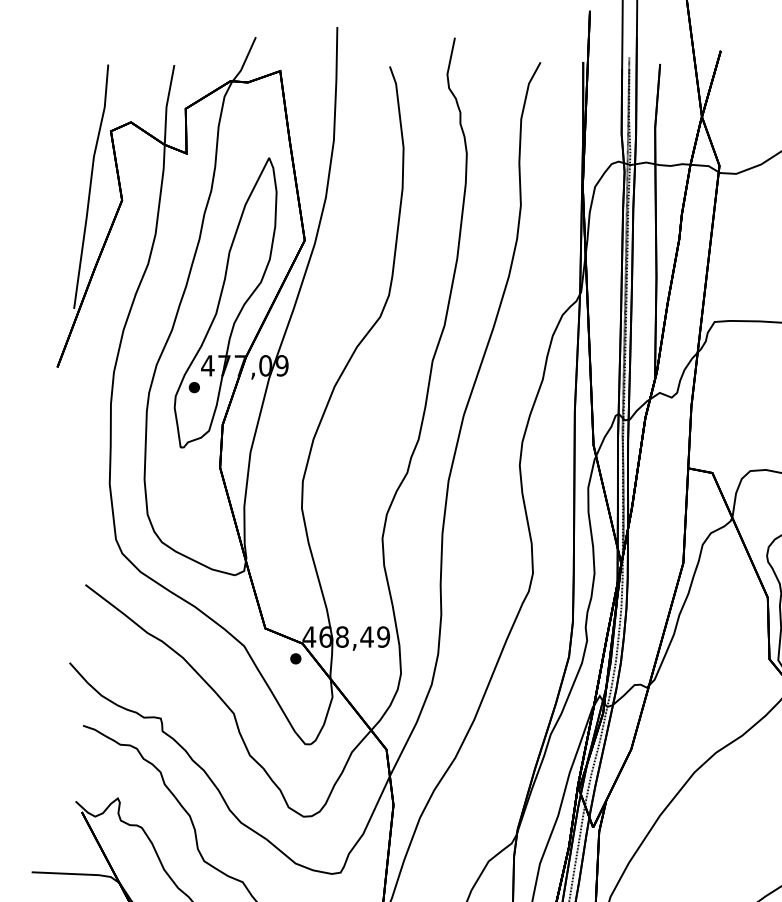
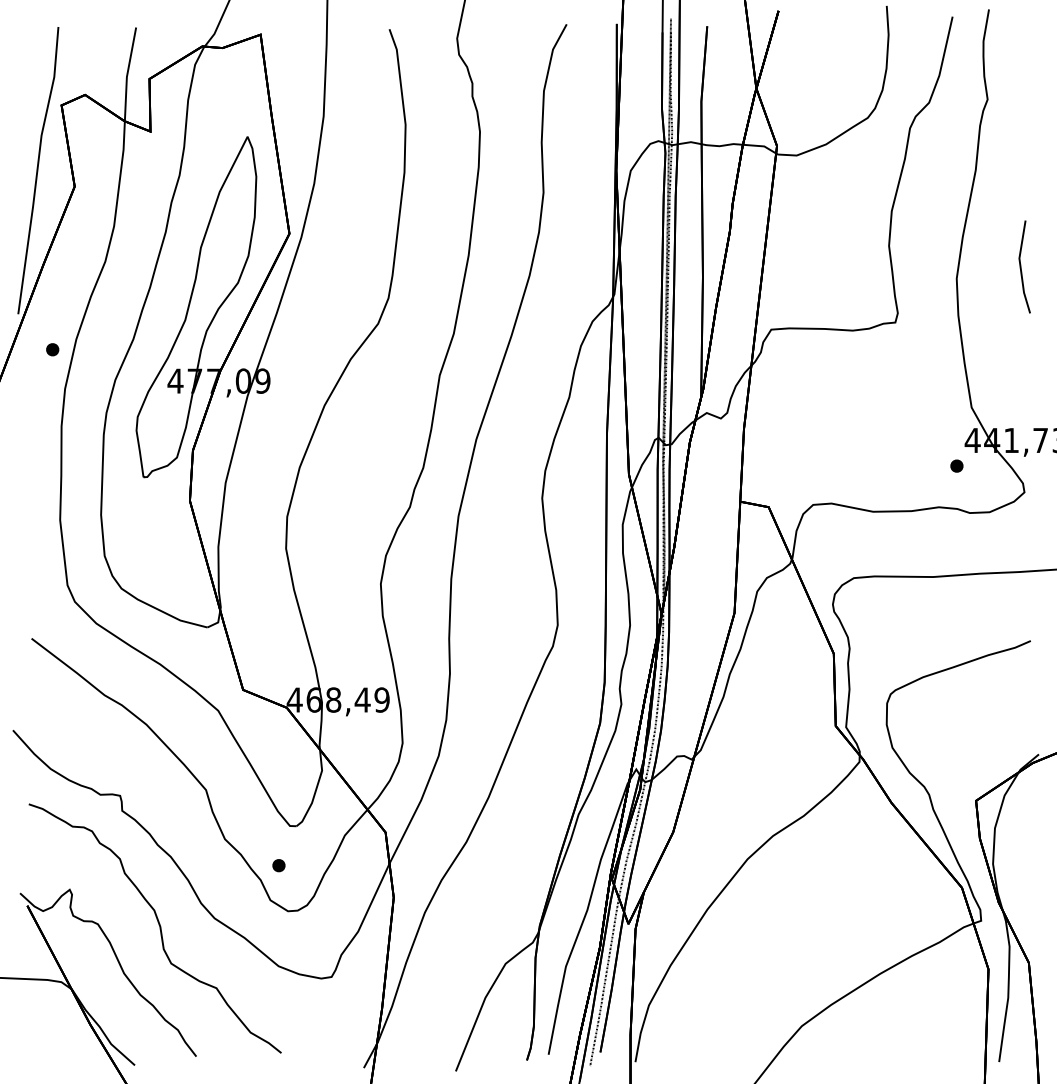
part: (194, 387) -> (52, 349), moved
part: (295, 658) -> (278, 865), moved

